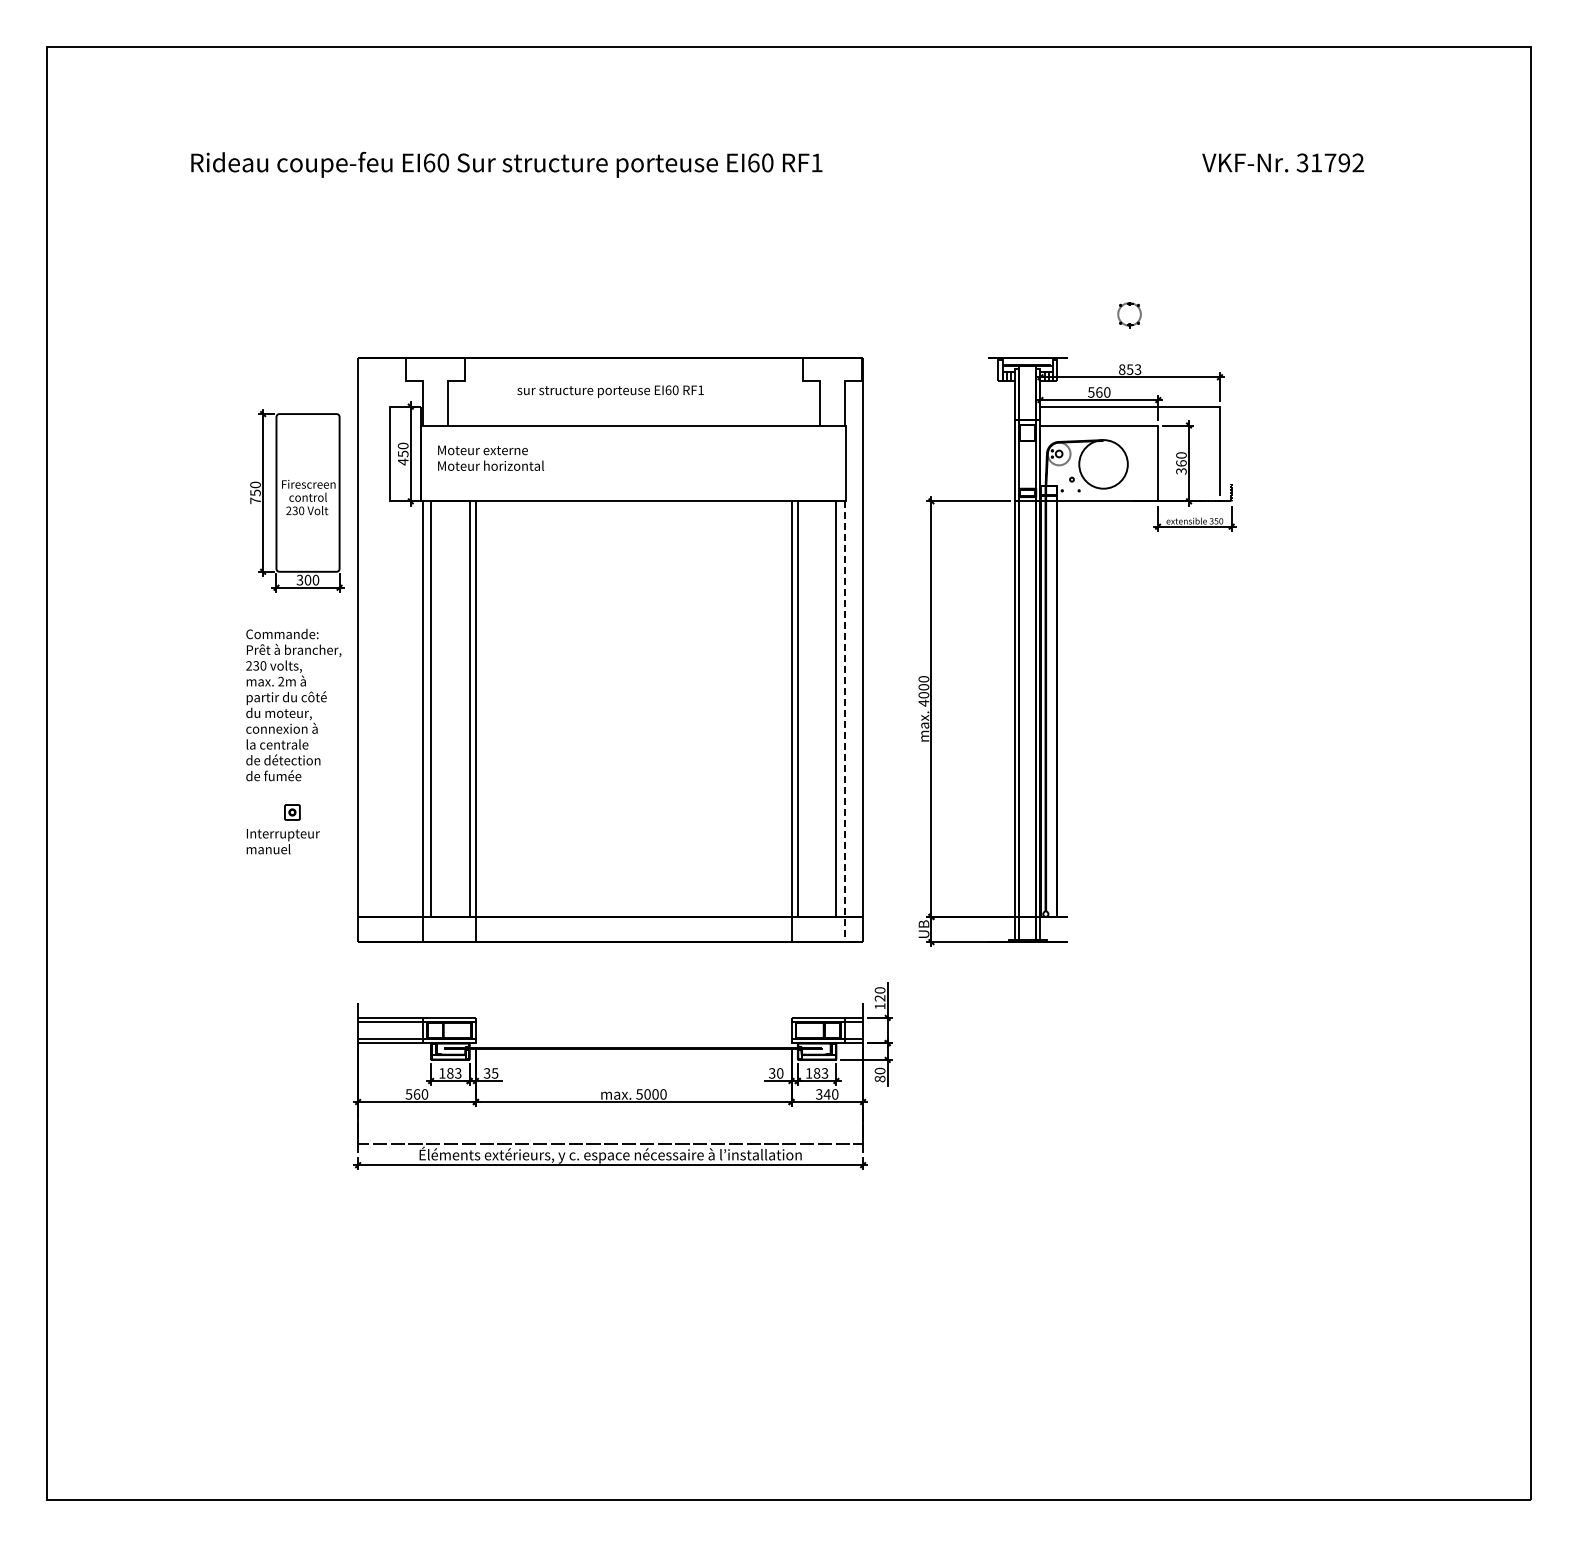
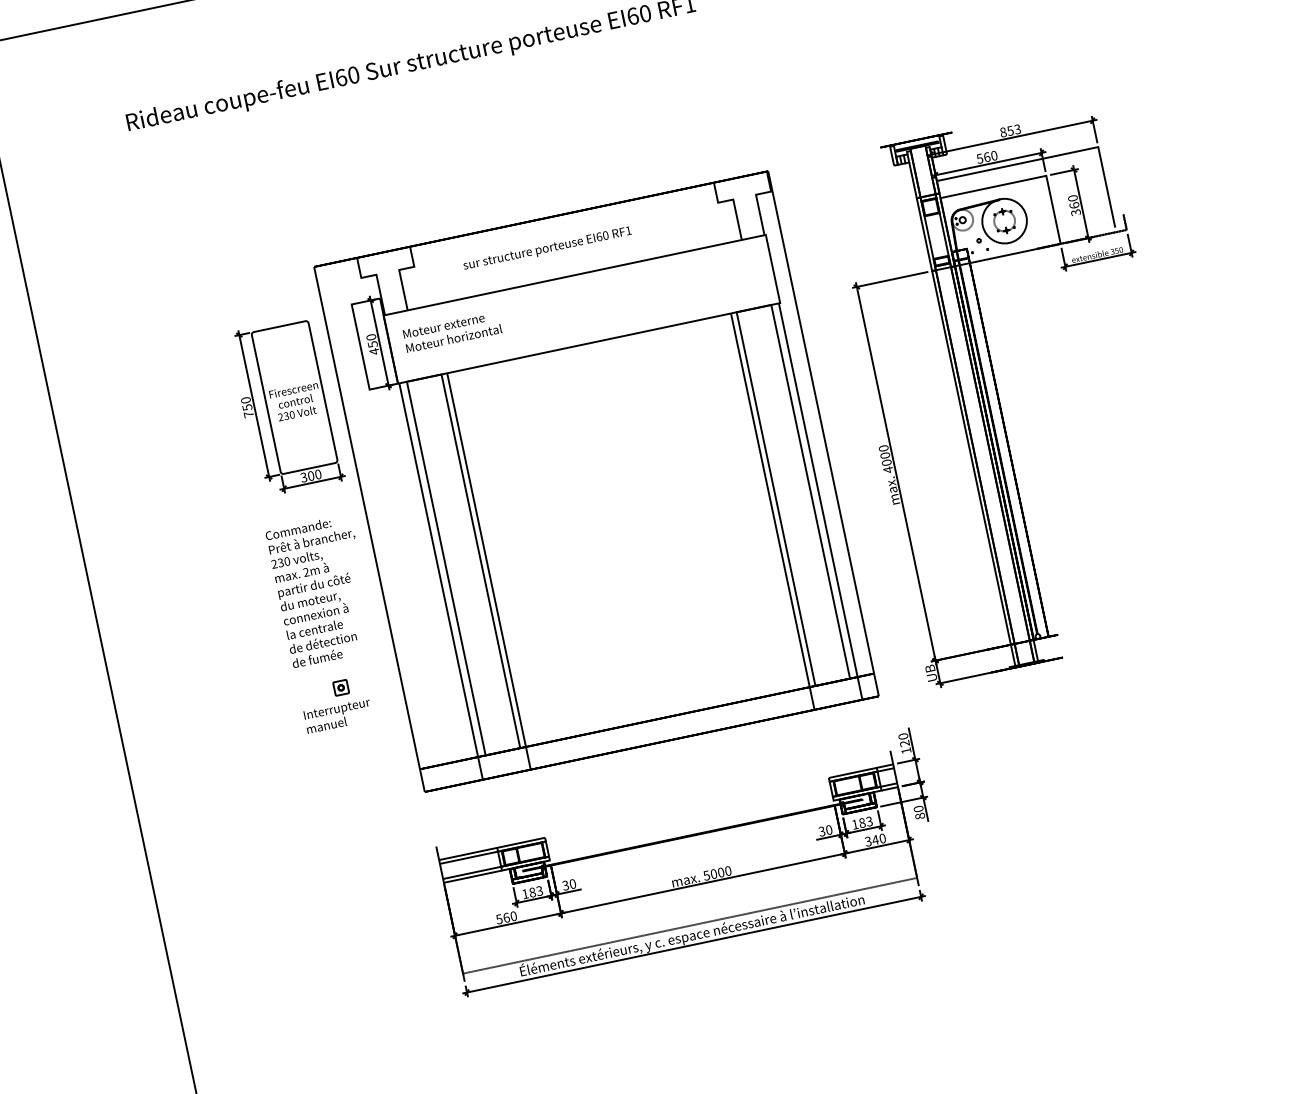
part: (1129, 315) -> (1004, 222), moved
line: (844, 722) -> (820, 502), dashed -> solid
text: (494, 1073) -> (572, 884), 35 -> 30

